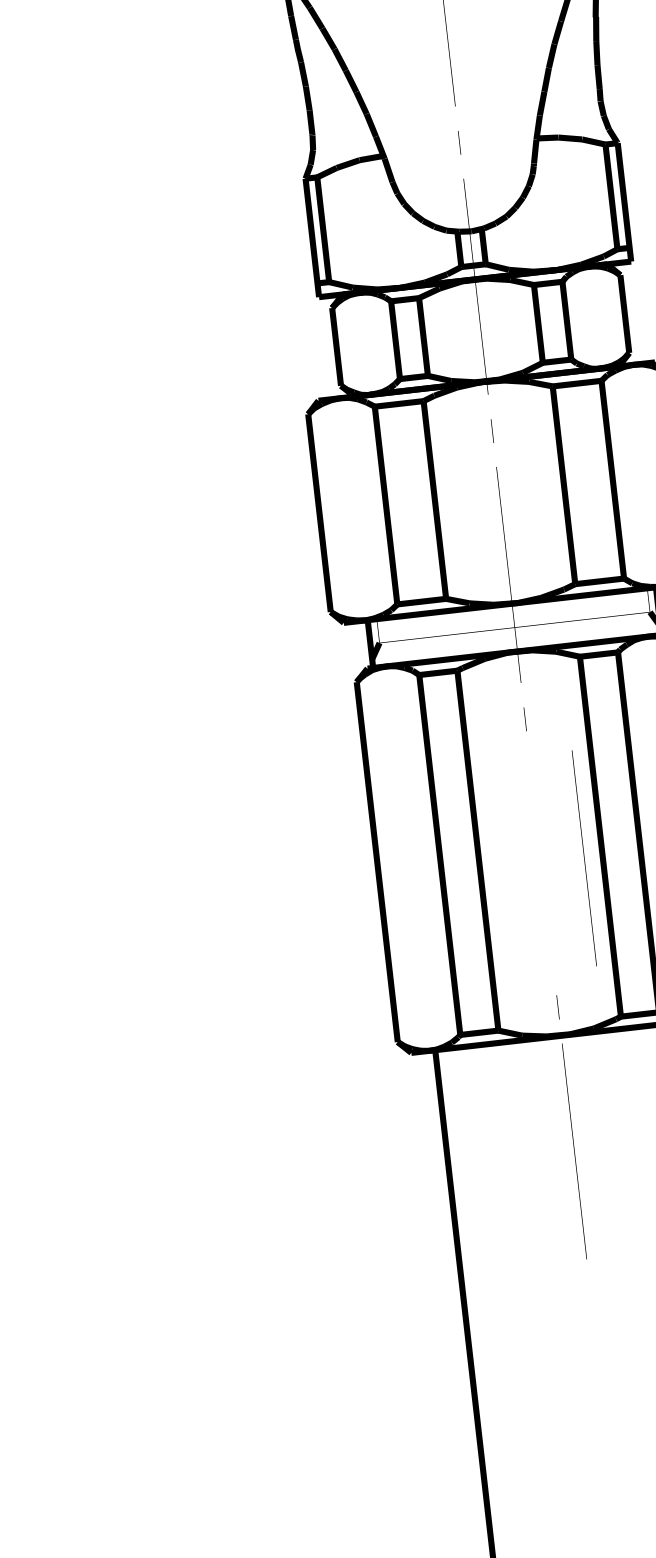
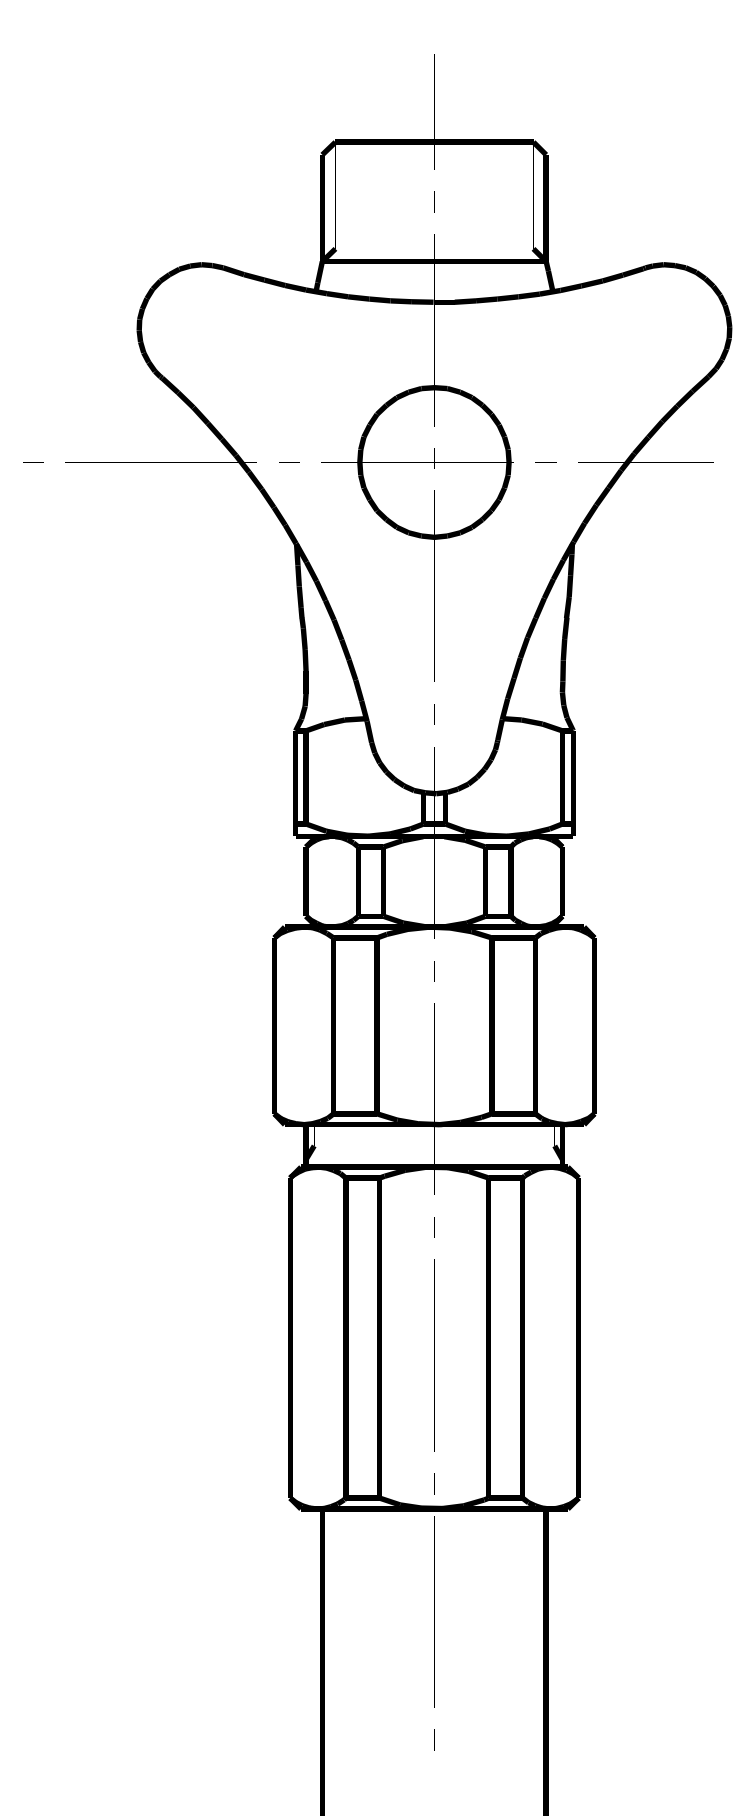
line: (584, 858) -> (434, 1355), moved
line: (590, 1294) -> (434, 1739), added

